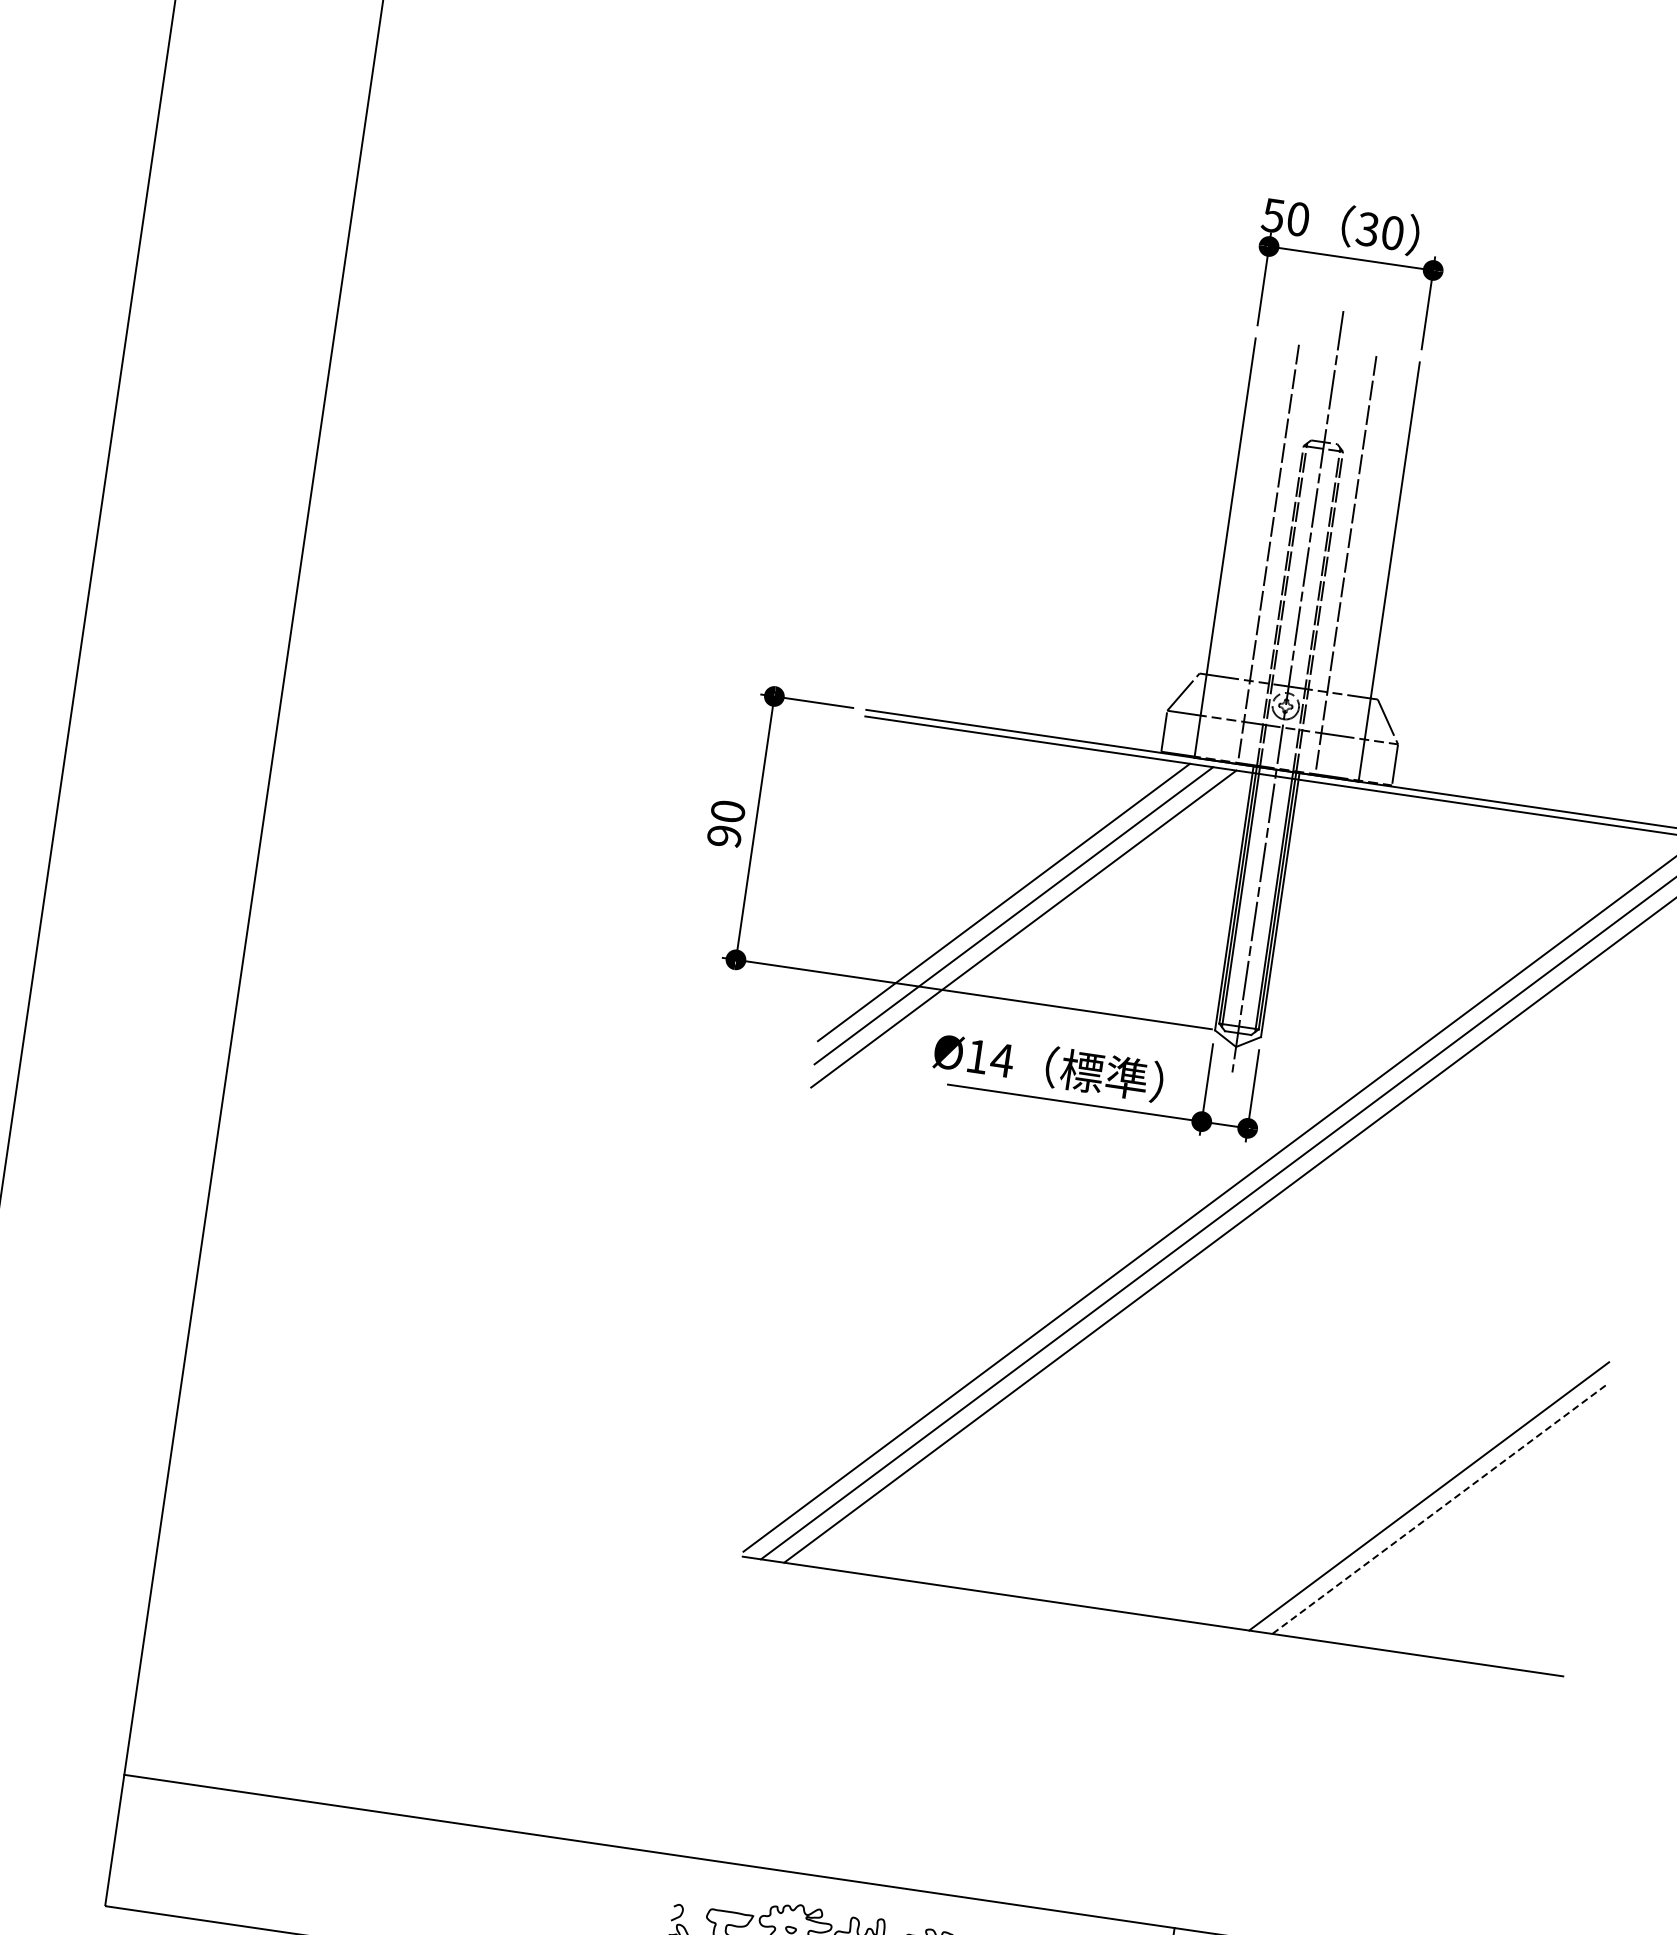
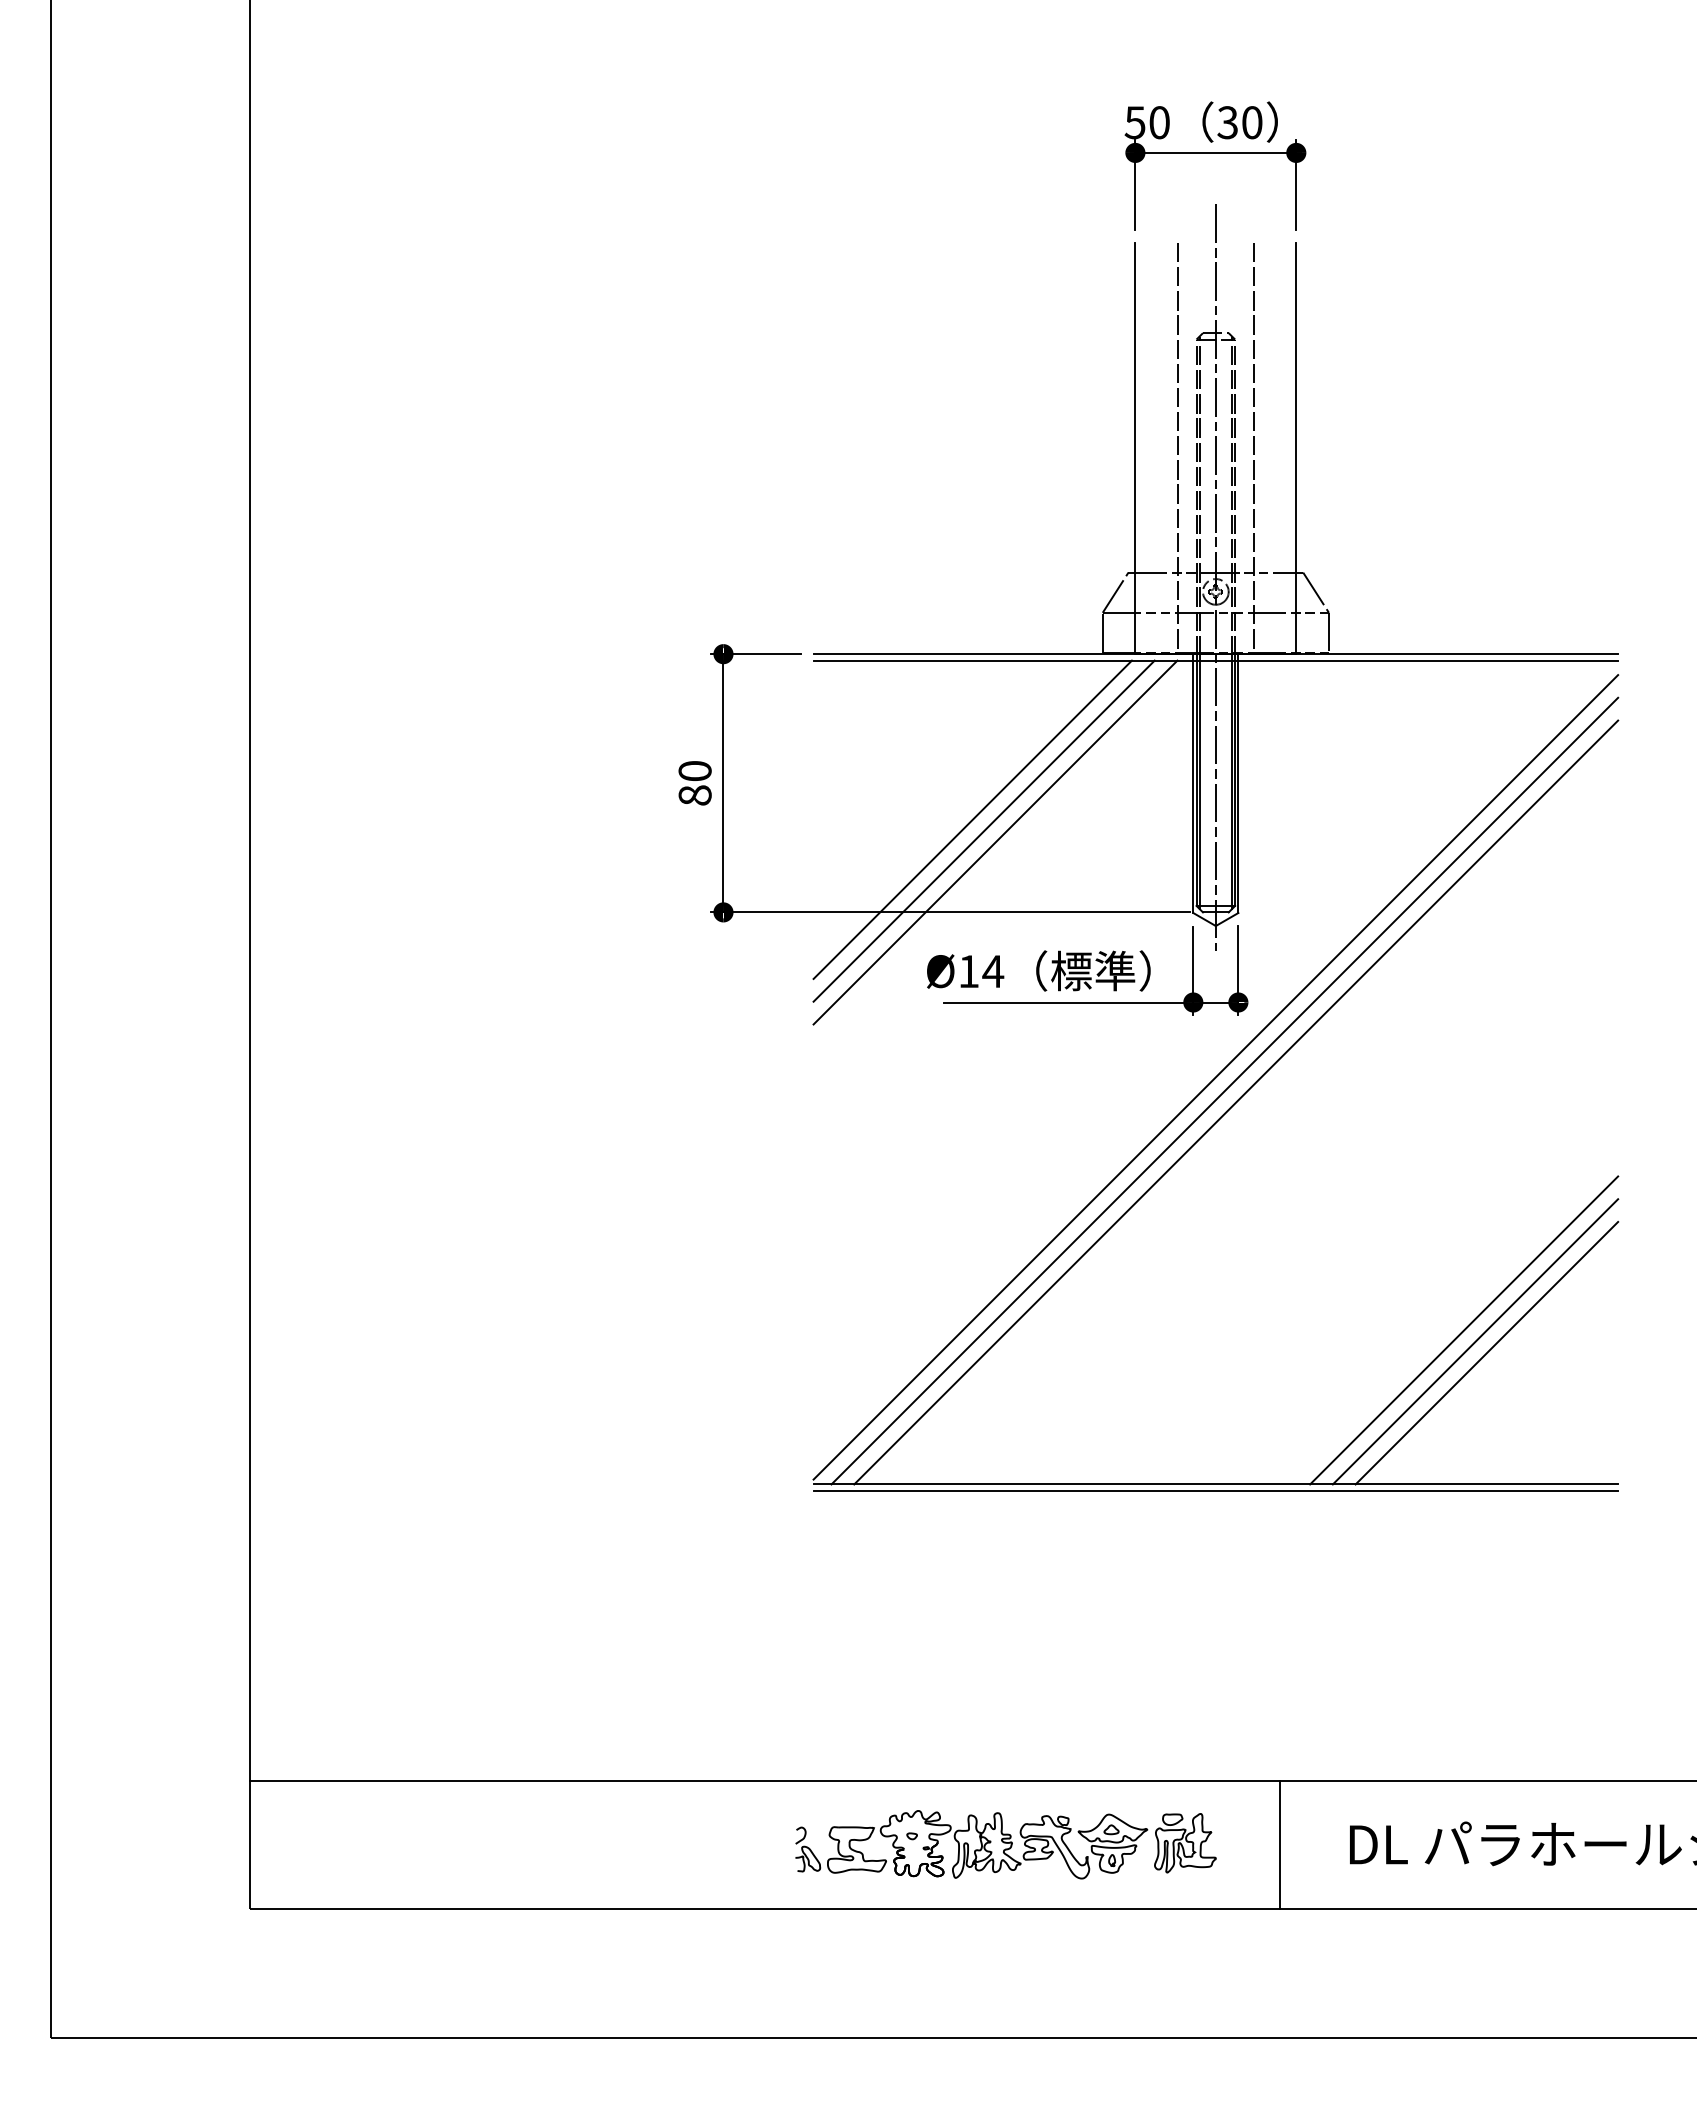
text: (723, 836) -> (694, 795), 90 -> 80
line: (1439, 1509) -> (1475, 1341), dashed -> solid
line: (1448, 1522) -> (1486, 1352), added
line: (1151, 1622) -> (1215, 1490), added

